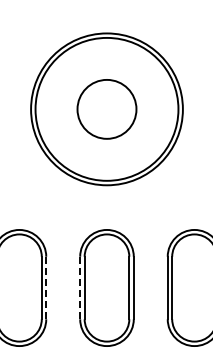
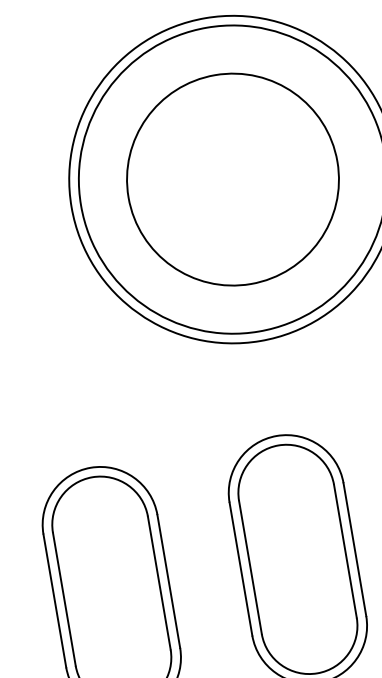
circle: (106, 109) -> (231, 180), size x1.67
line: (80, 287) -> (241, 567), dashed -> solid
line: (46, 288) -> (169, 582), dashed -> solid

